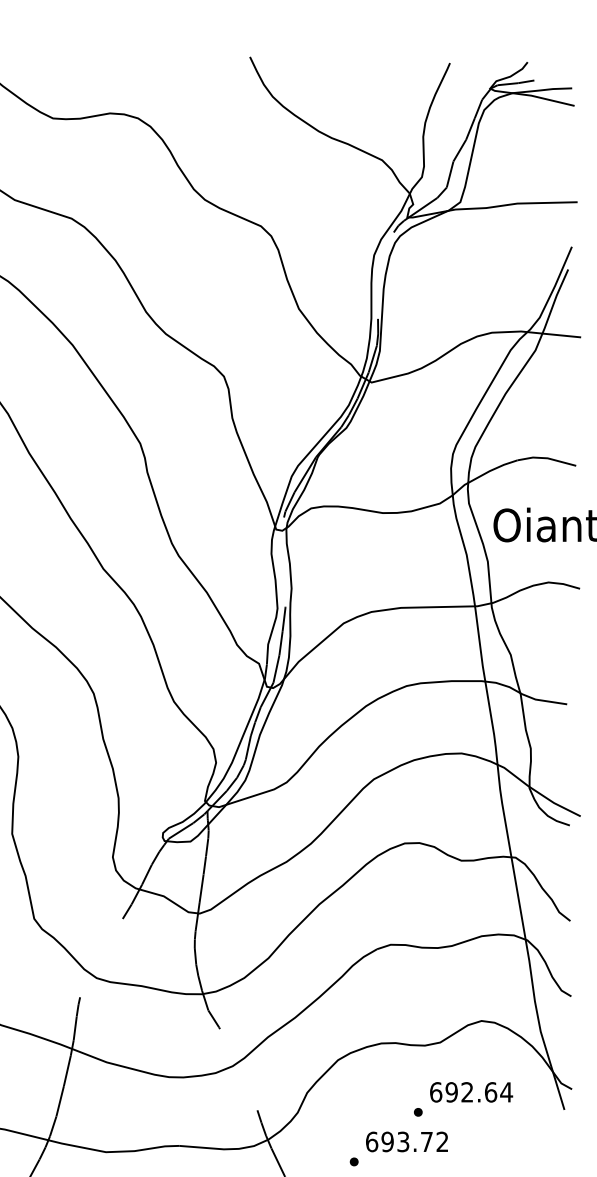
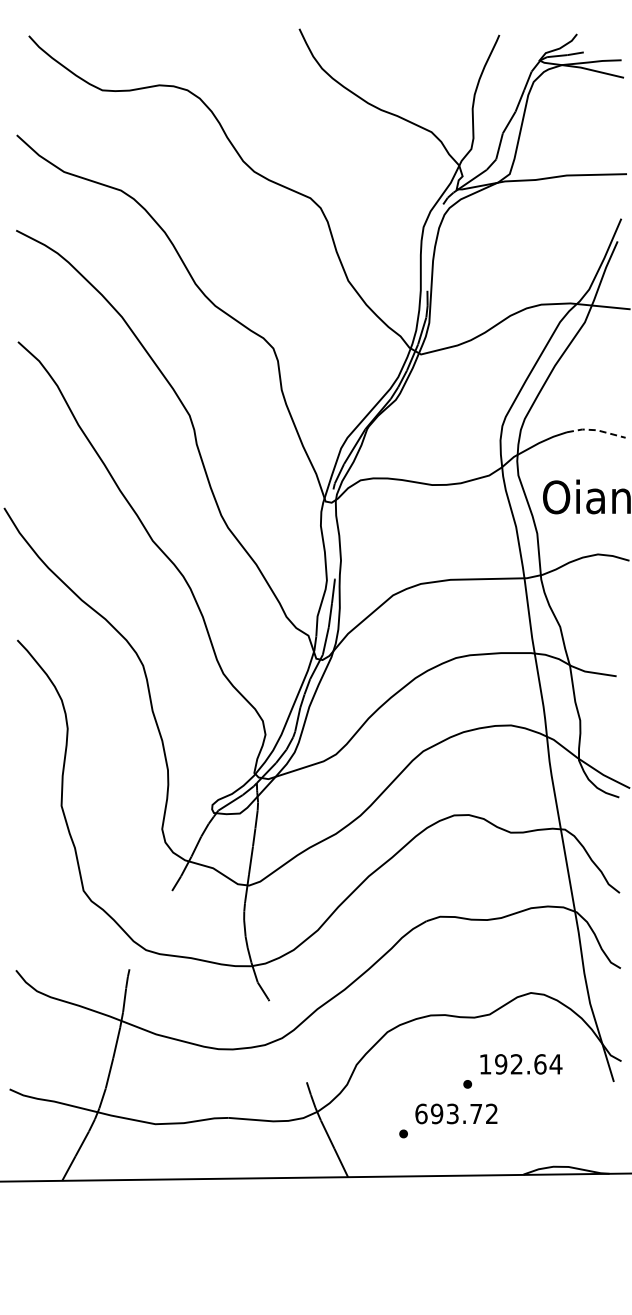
line: (548, 458) -> (597, 430), solid -> dashed
text: (436, 1092) -> (485, 1064), 692.64 -> 192.64

